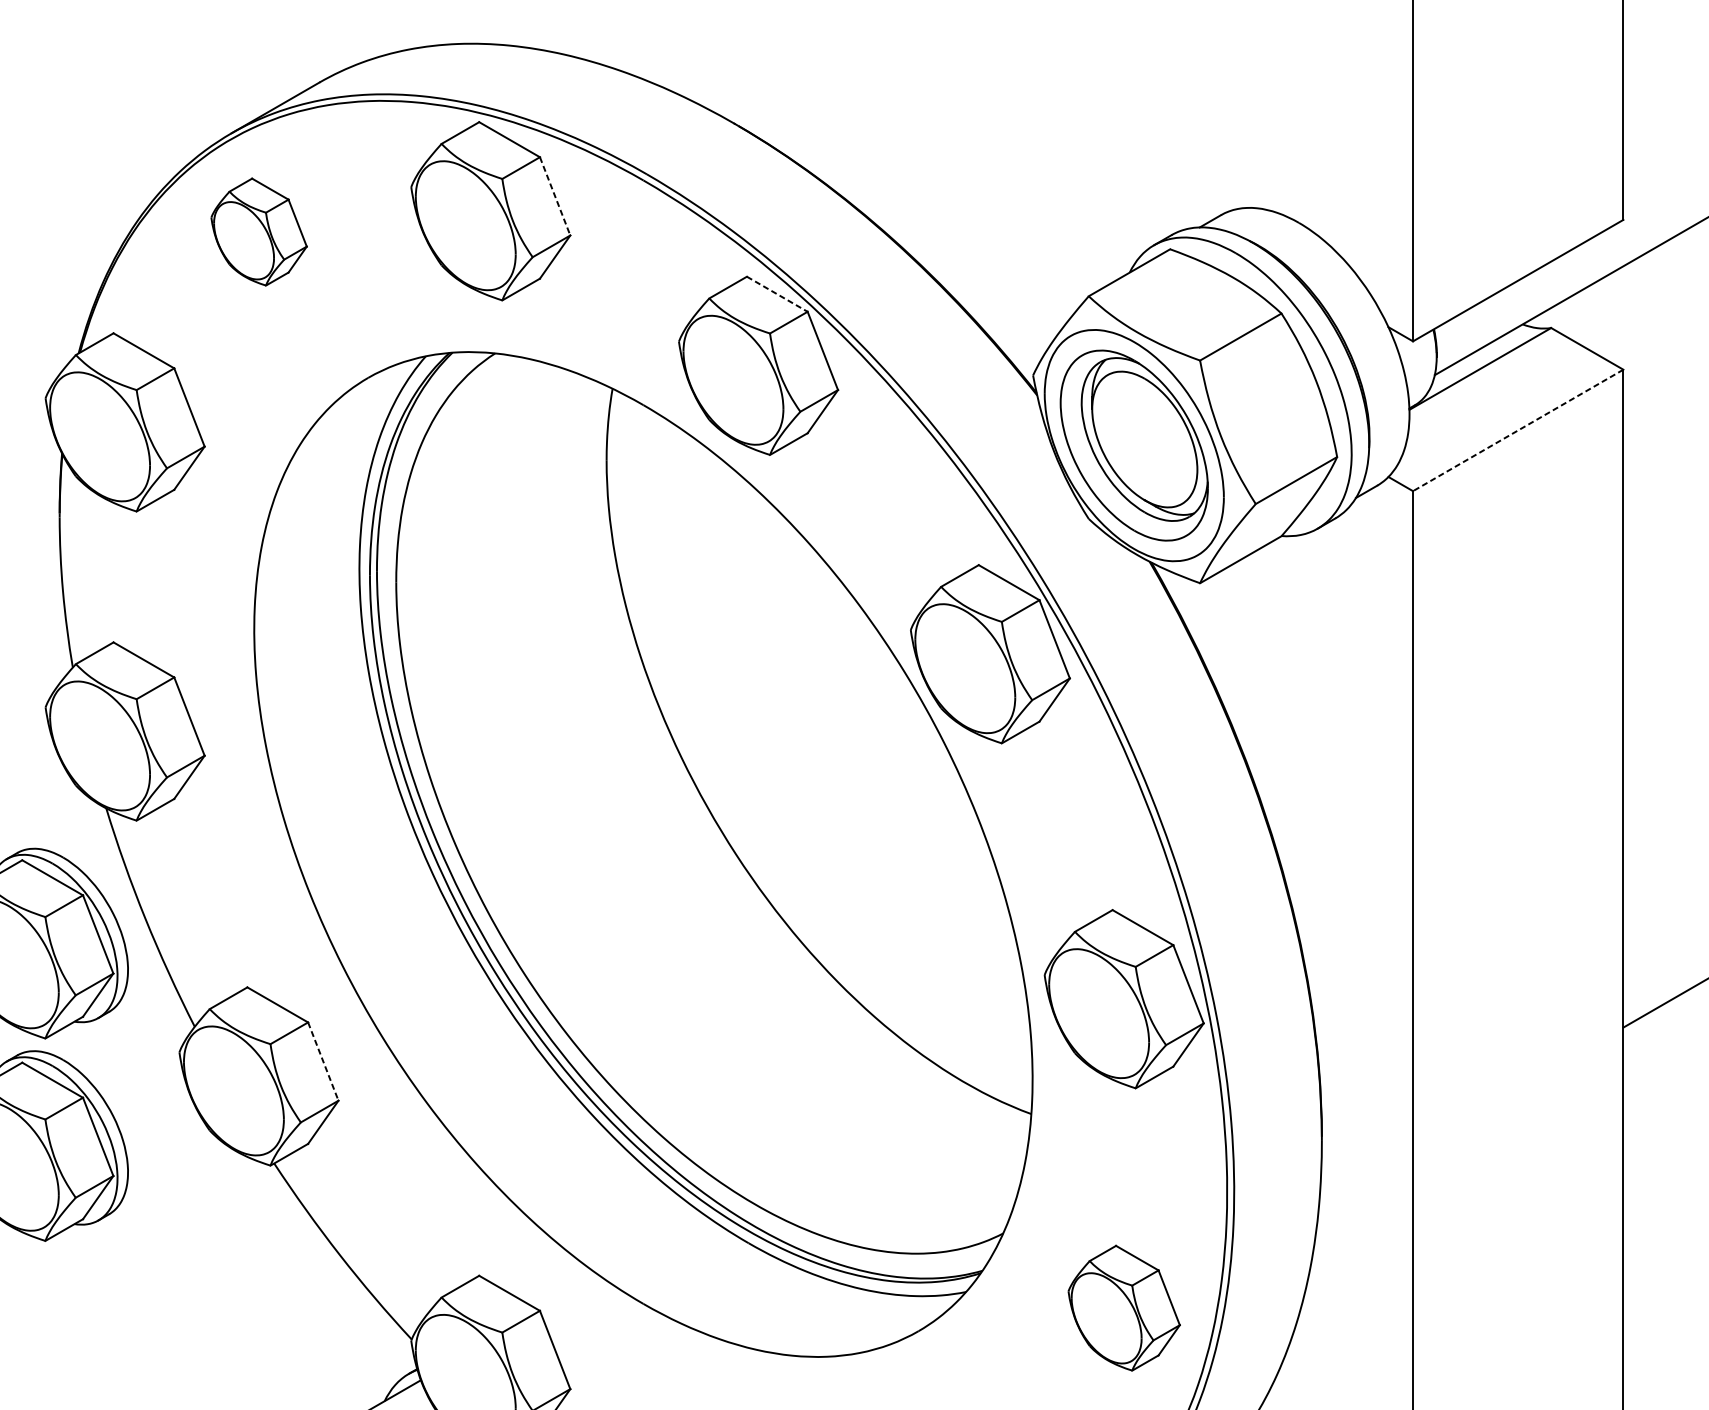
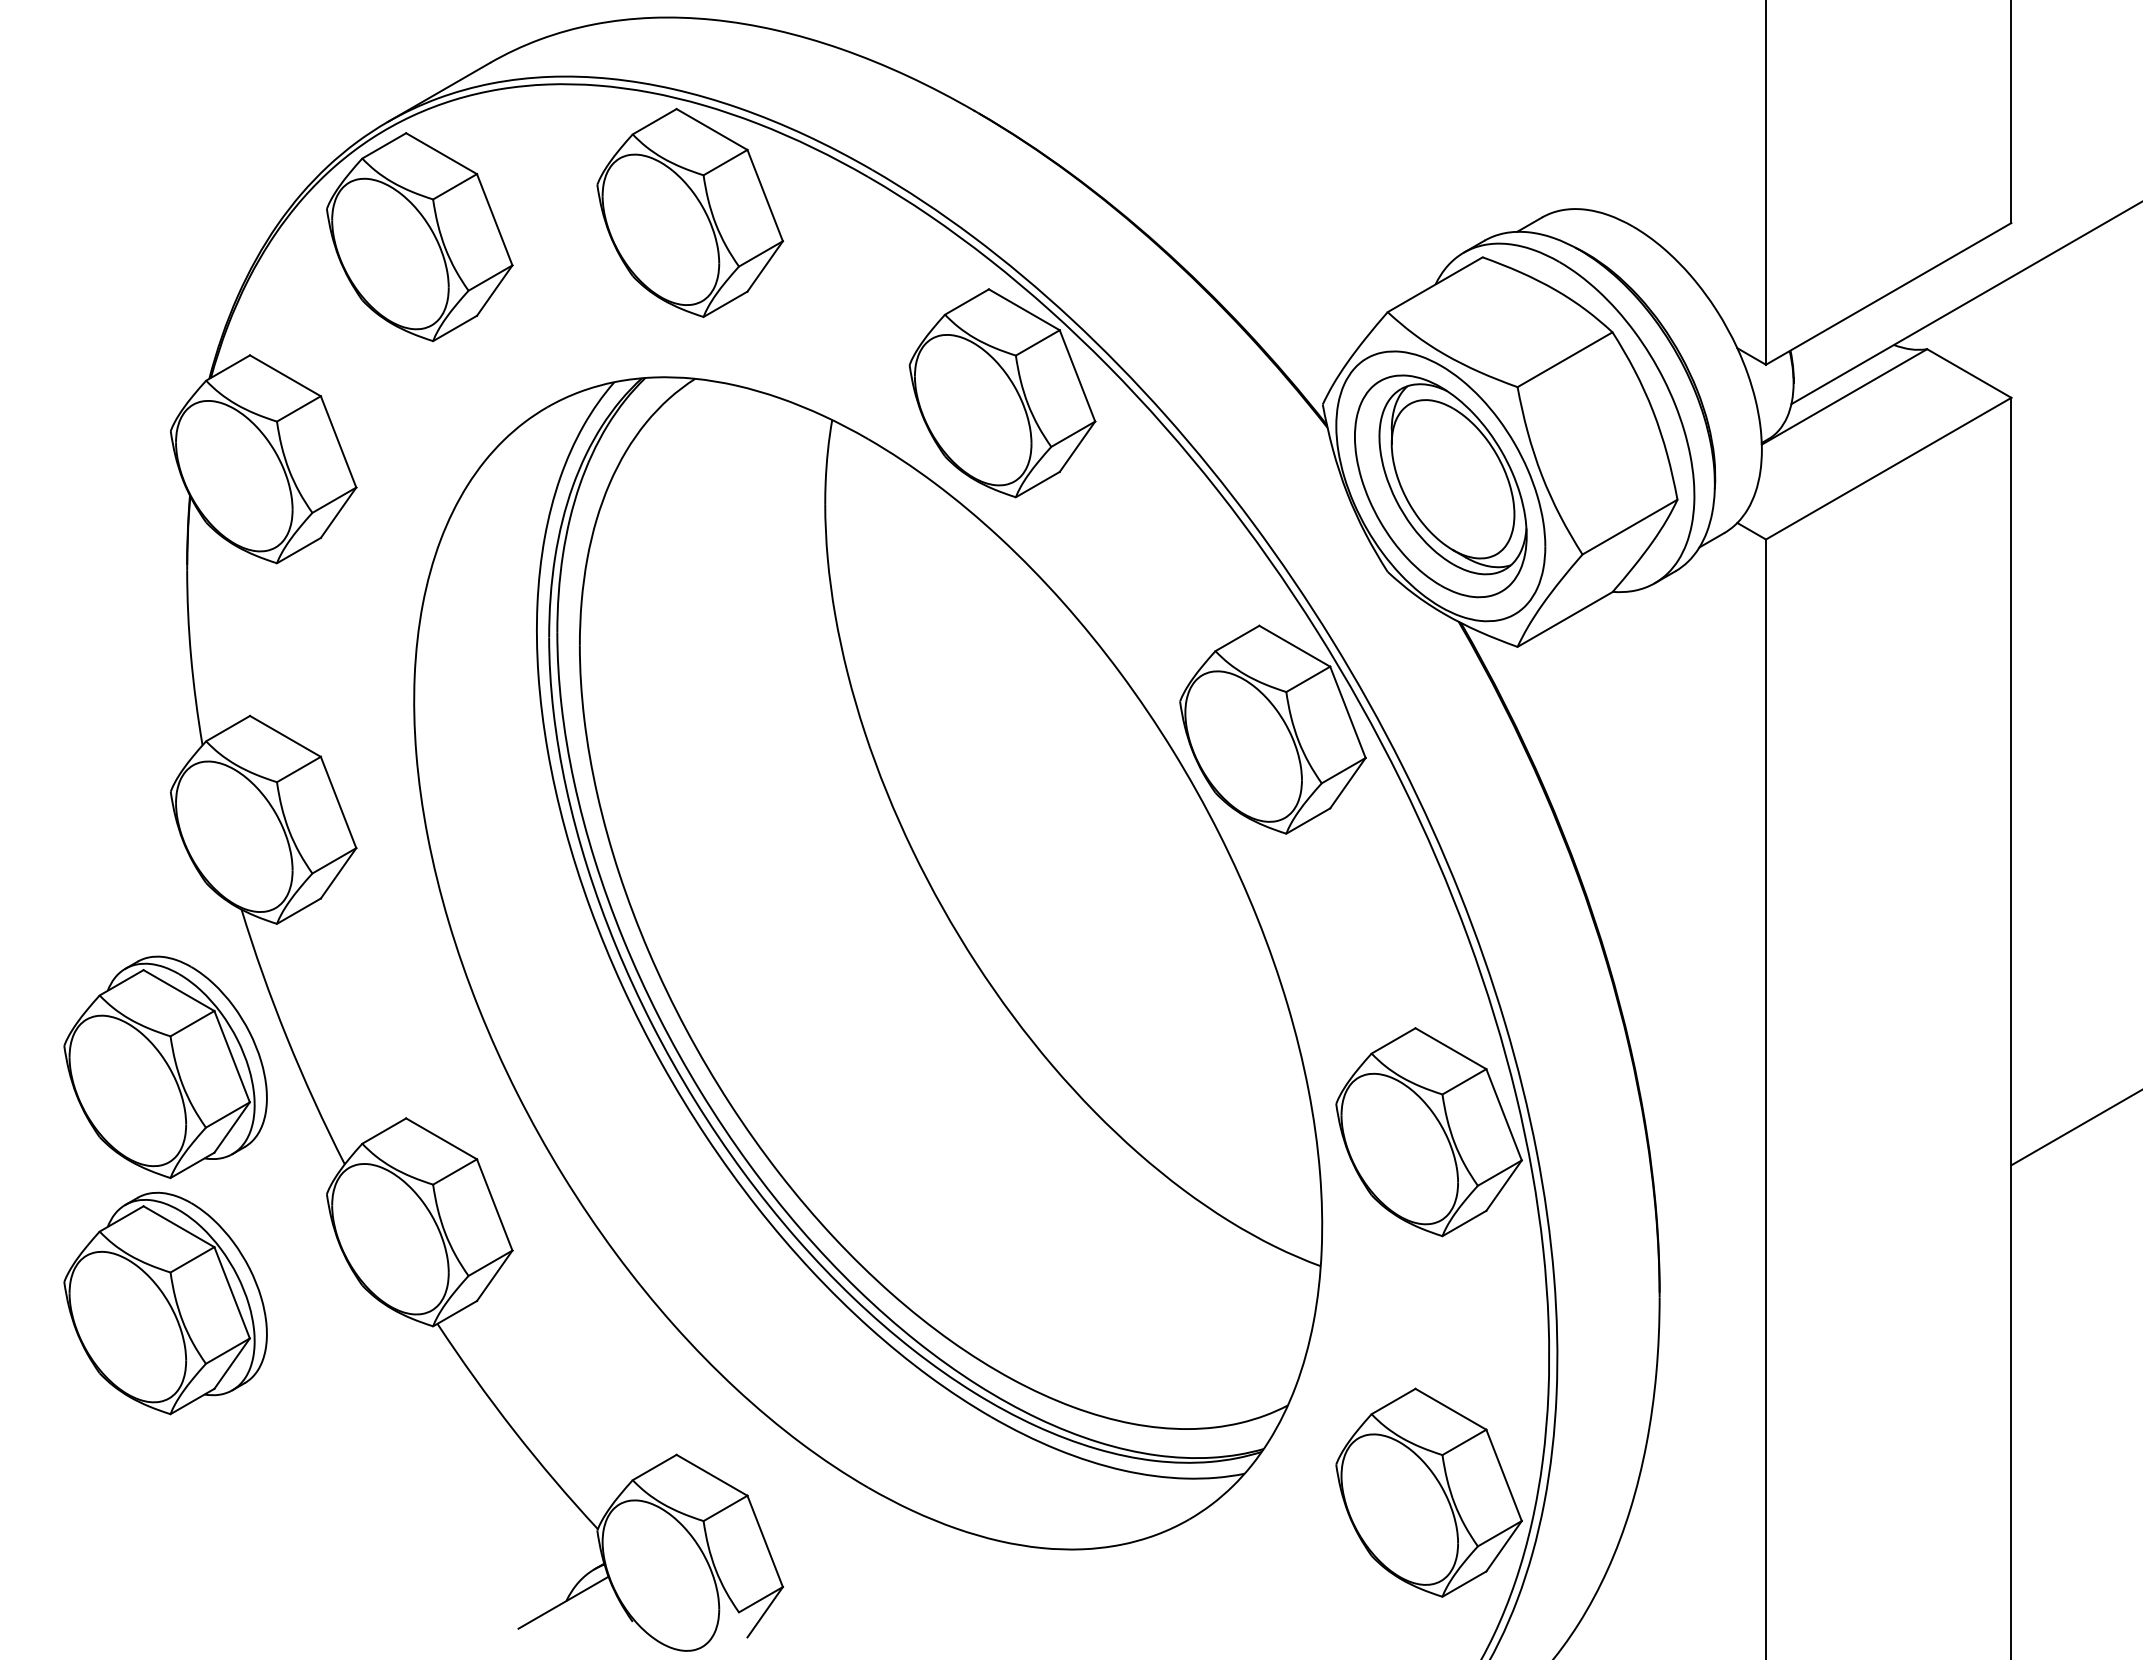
line: (555, 196) -> (765, 195), dashed -> solid
part: (258, 232) -> (419, 237), size x1.67
line: (777, 293) -> (1024, 309), dashed -> solid
line: (1518, 430) -> (1888, 468), dashed -> solid
line: (323, 1061) -> (494, 1204), dashed -> solid
part: (1123, 1308) -> (1428, 1492), size x1.43

